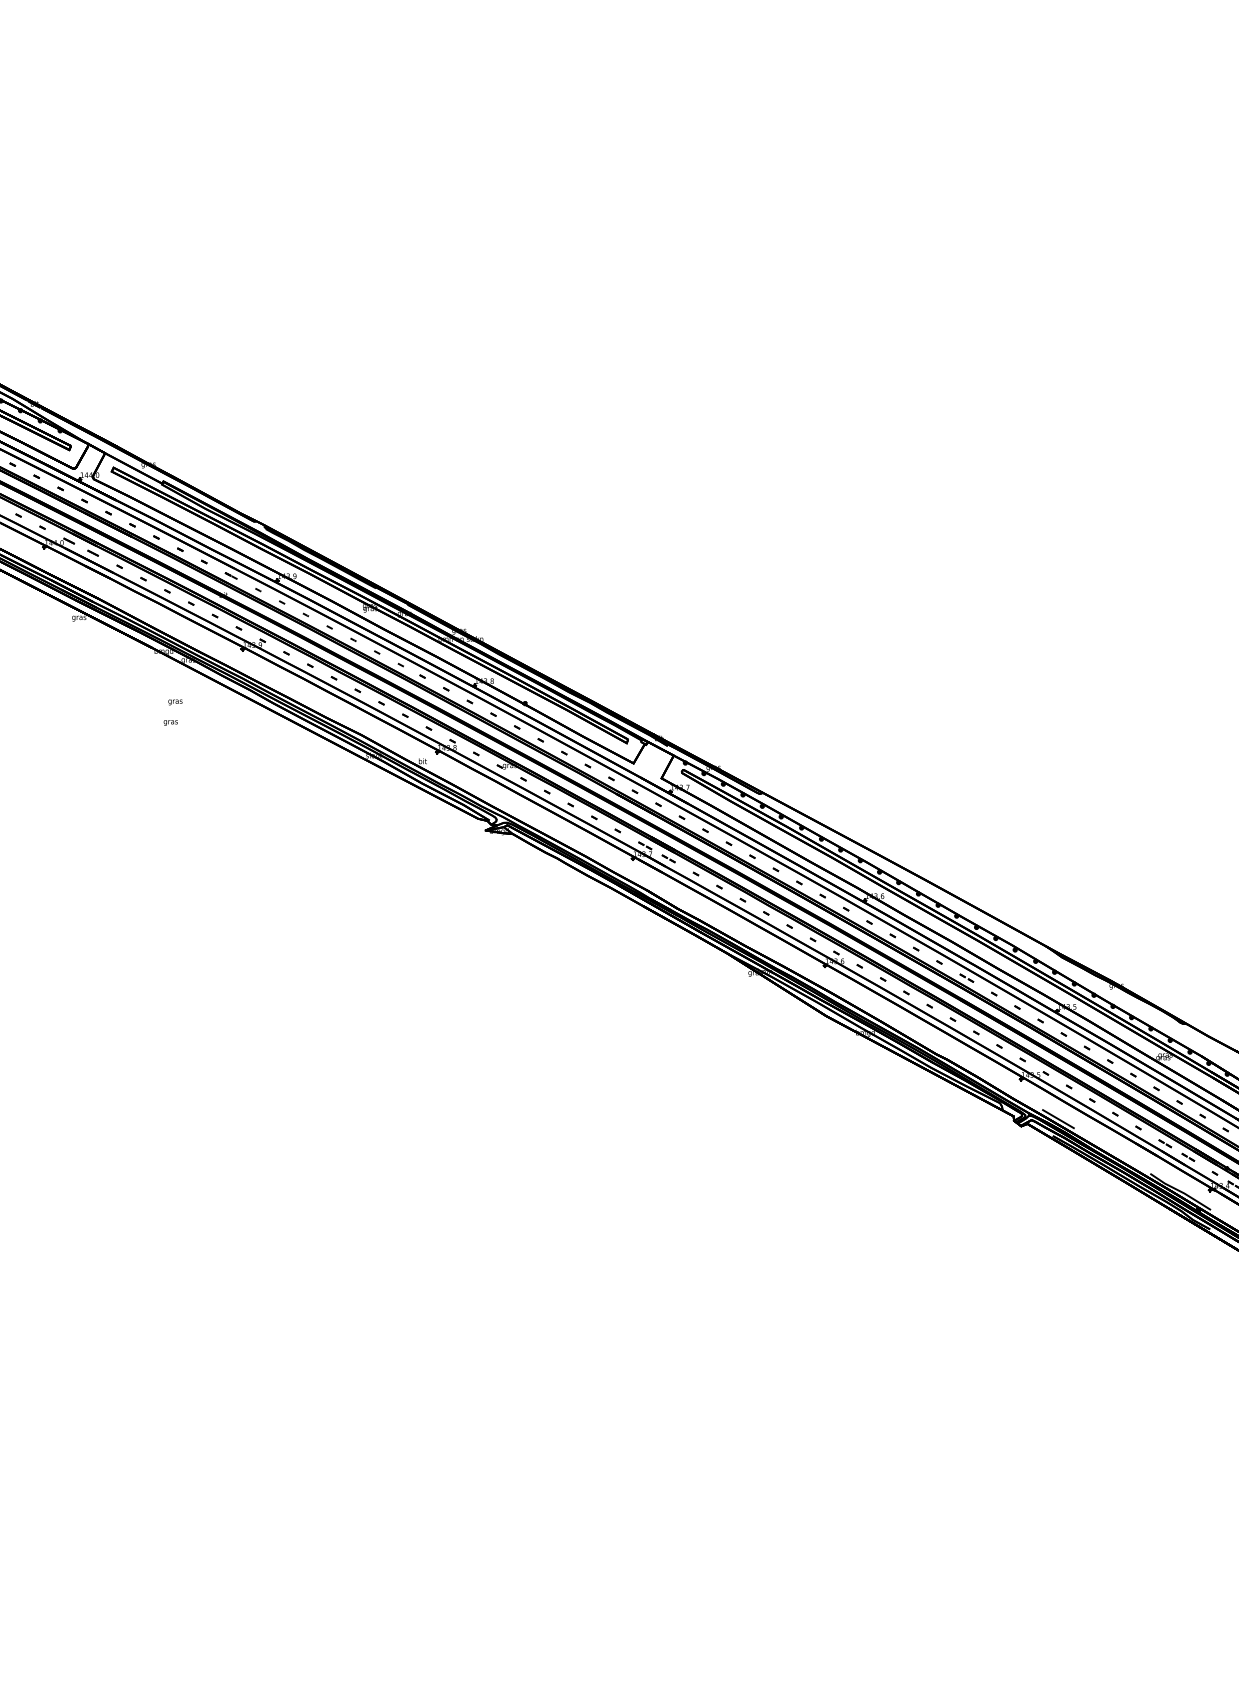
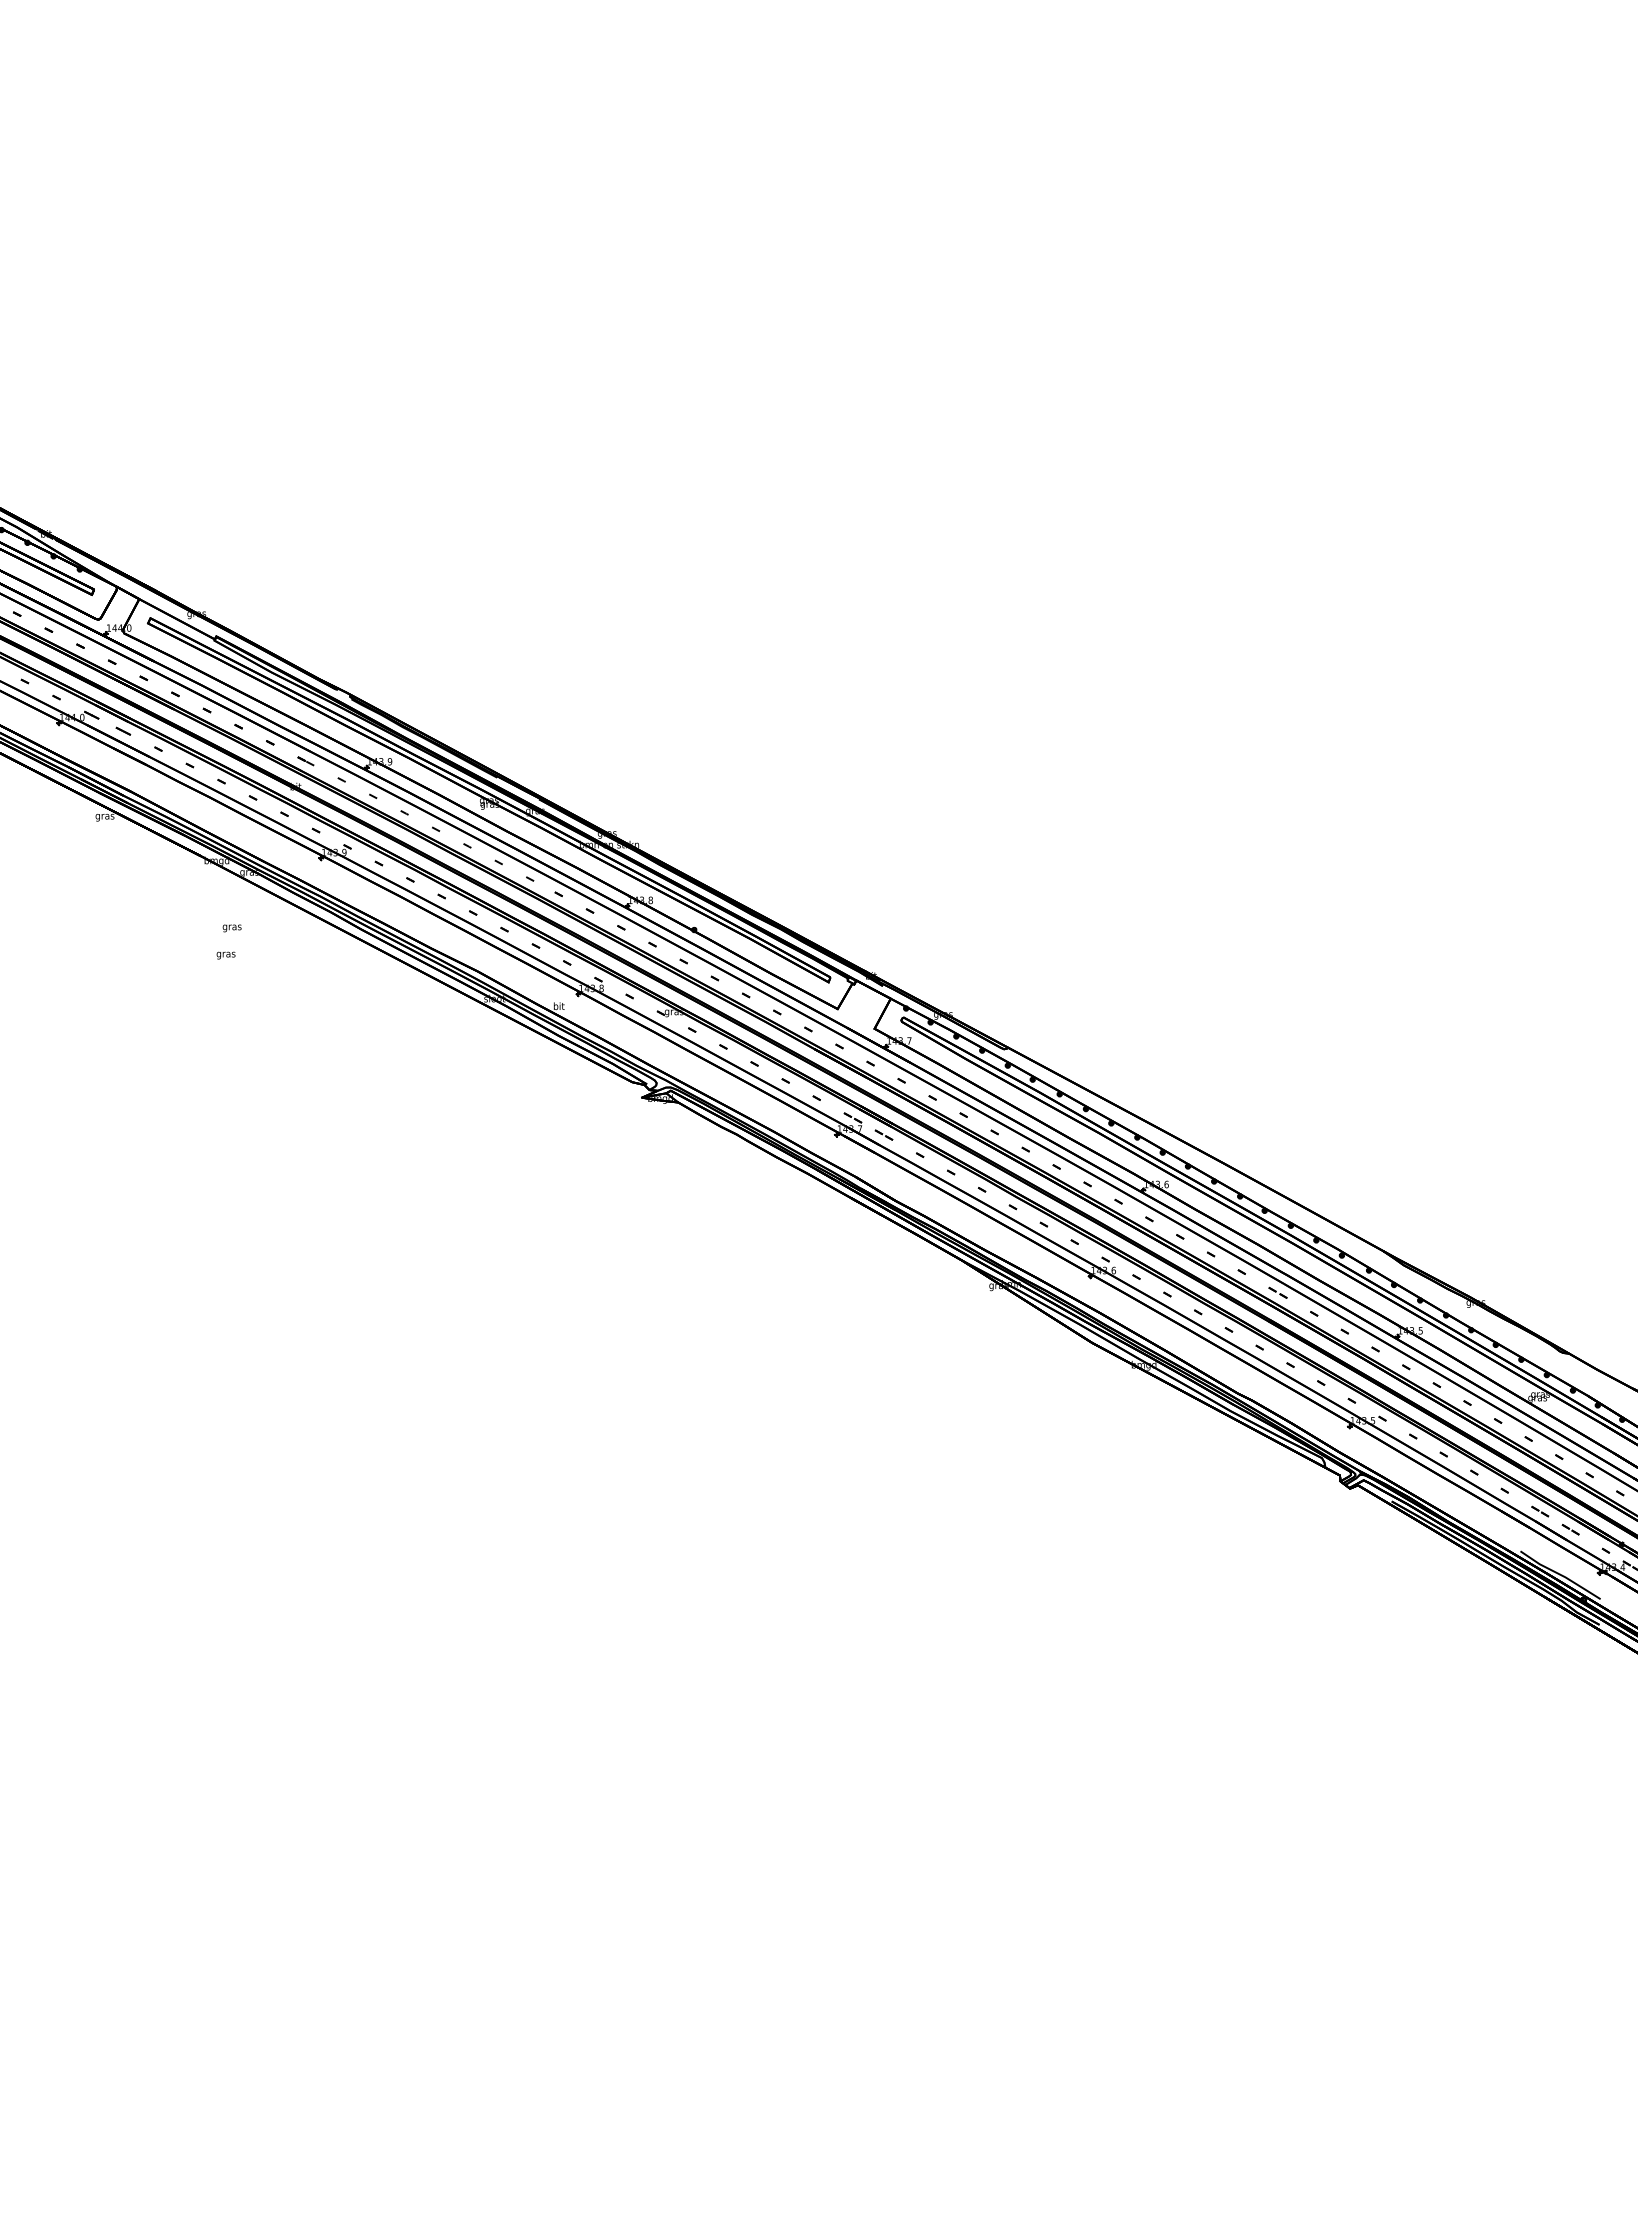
line: (1058, 1119) -> (1398, 1479), removed

